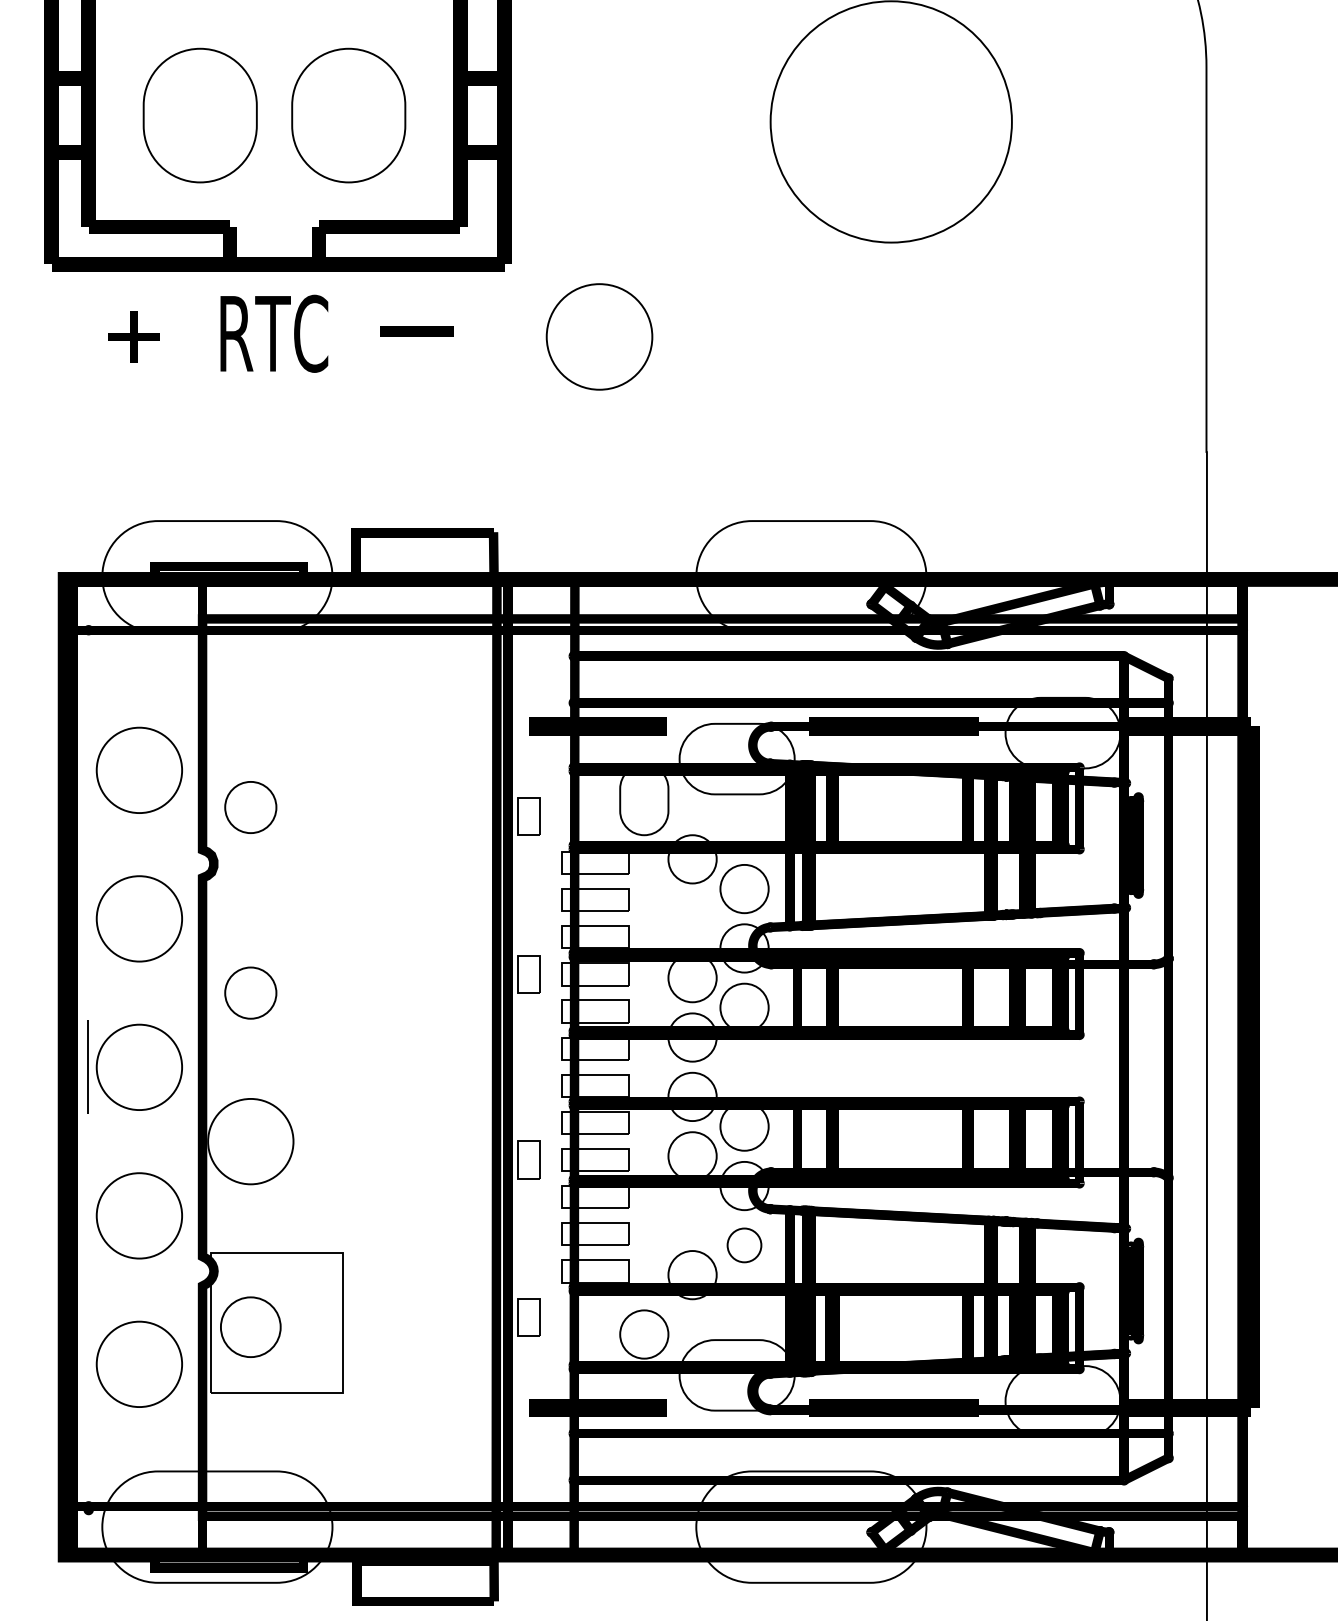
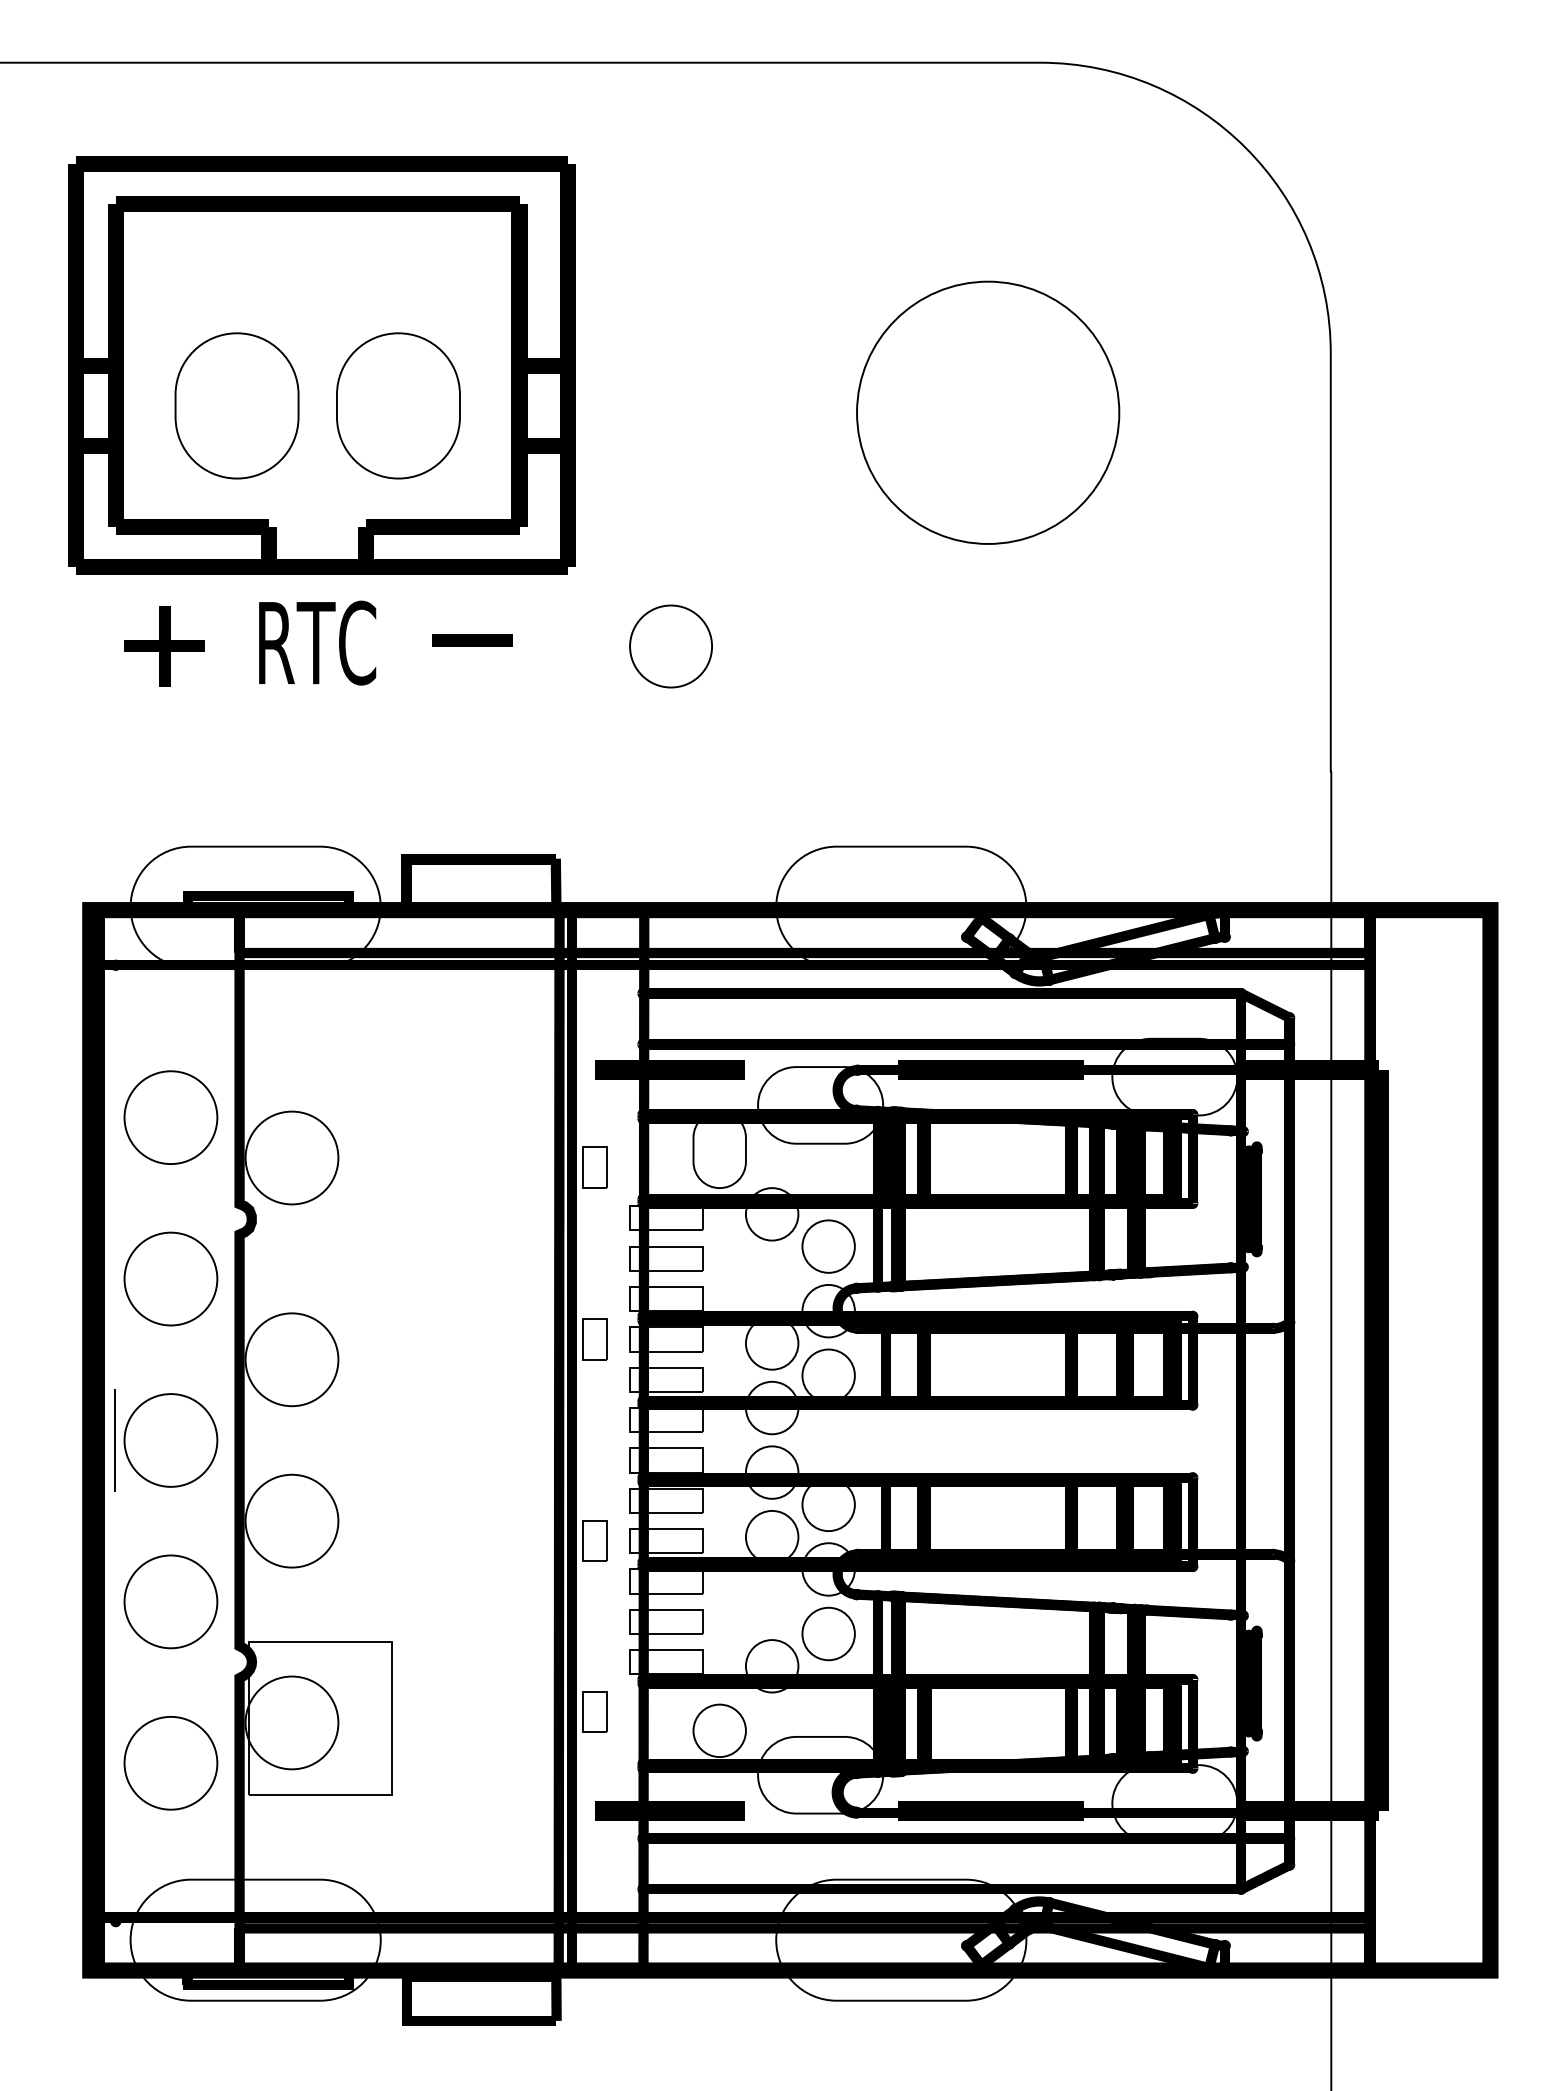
part: (133, 336) -> (164, 646), size x1.43
circle: (599, 336) -> (671, 646), size x0.71
circle: (250, 807) -> (291, 1157), size x1.67
circle: (250, 992) -> (291, 1359), size x1.67
circle: (744, 1244) -> (828, 1633), size x1.43
circle: (250, 1326) -> (291, 1722), size x1.43

